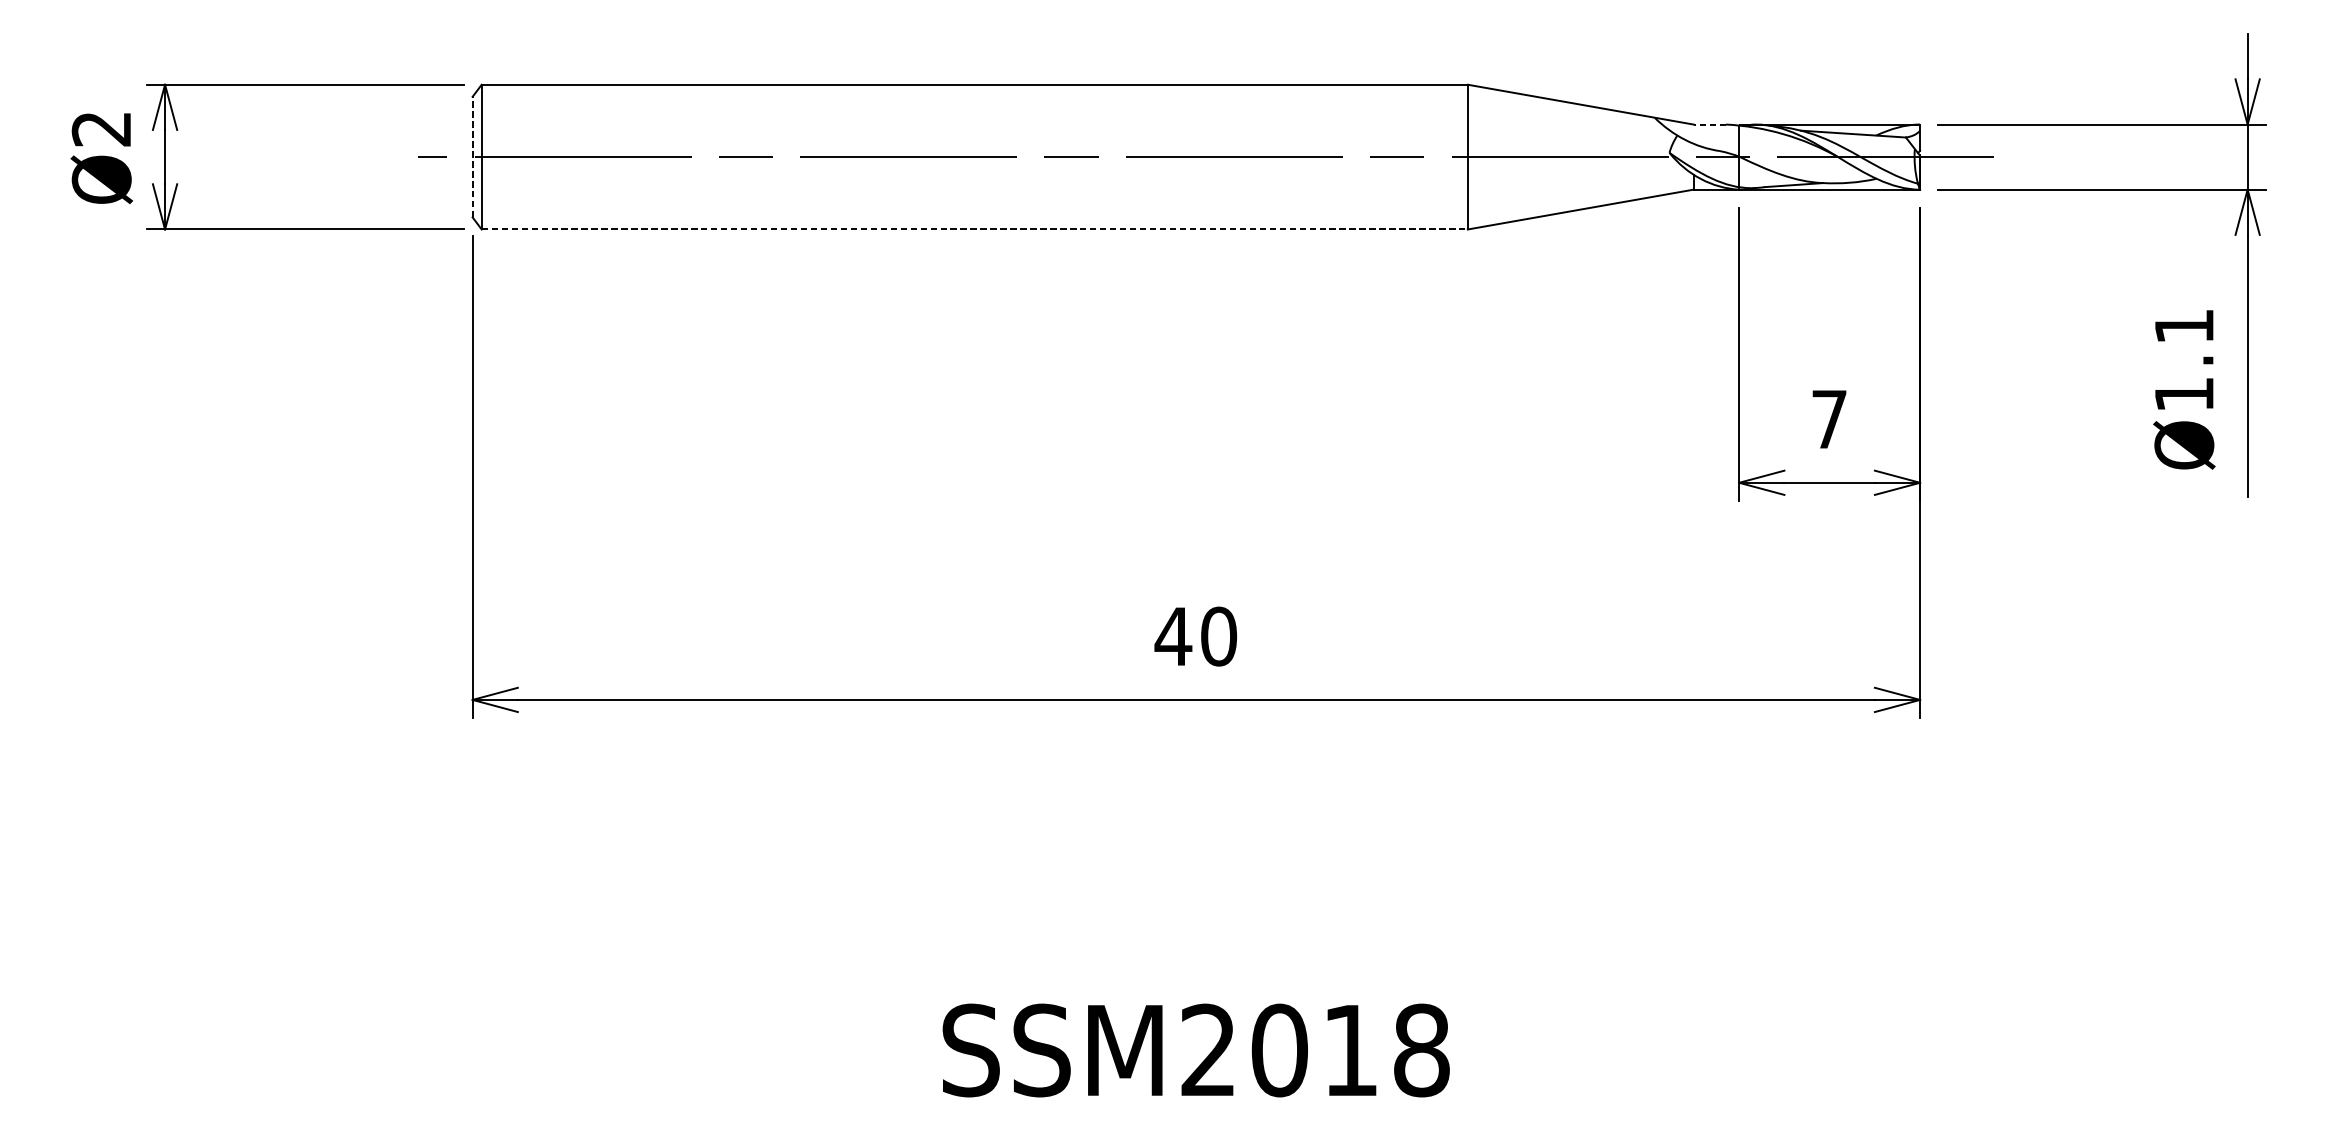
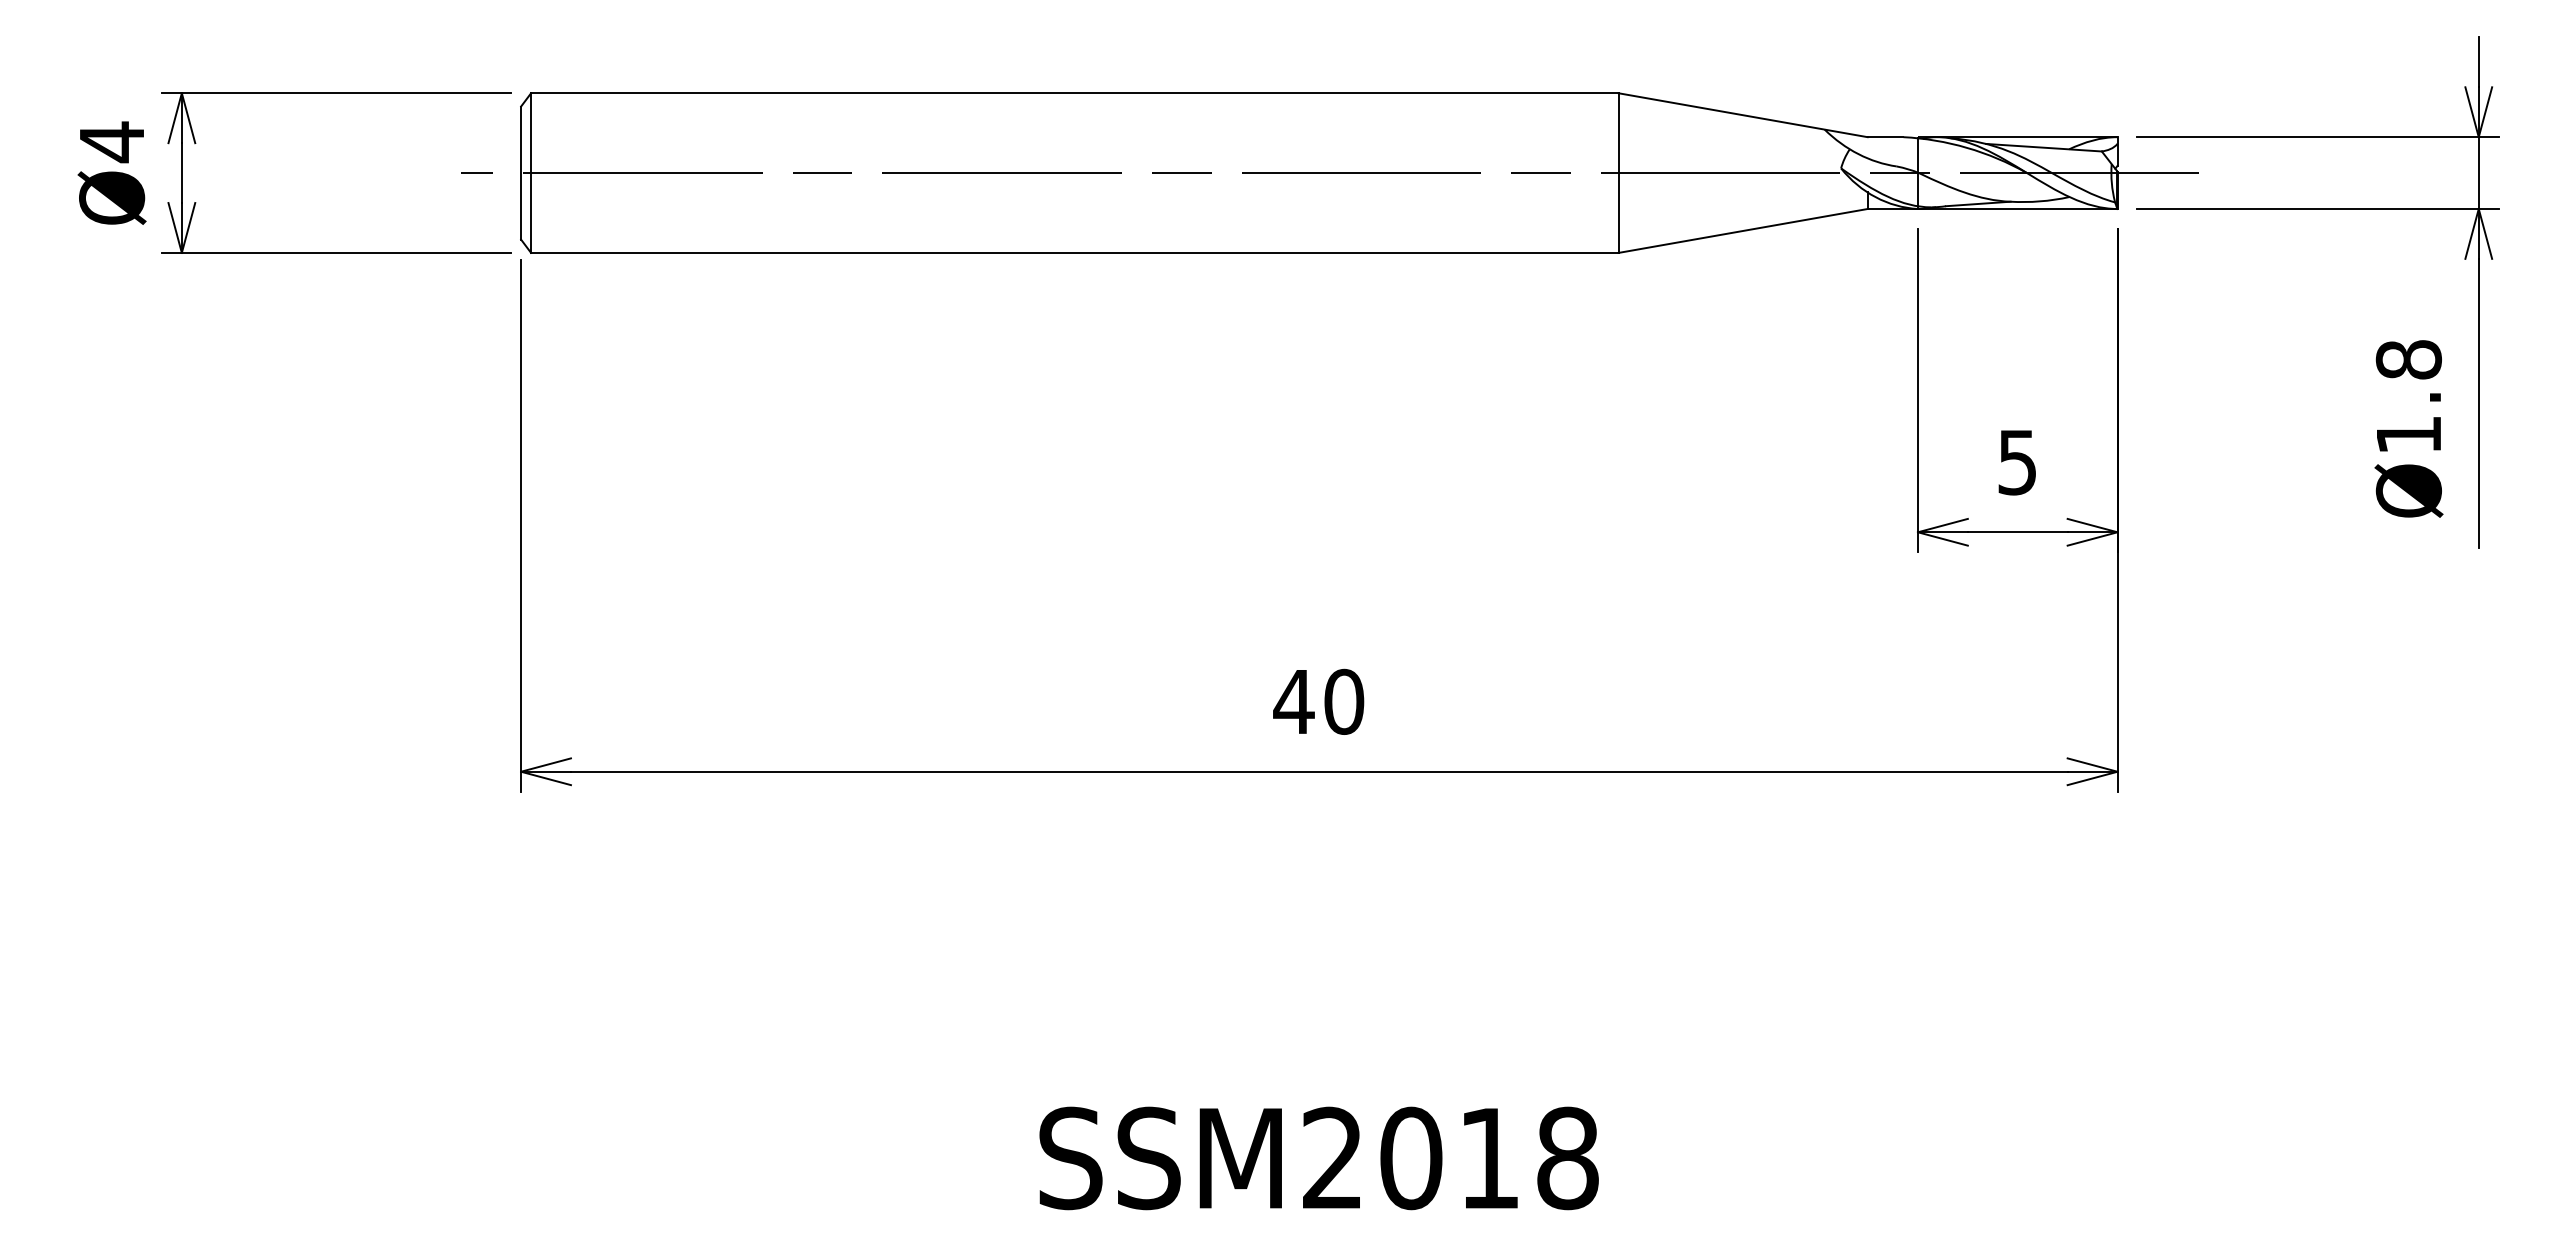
line: (1709, 124) -> (1885, 137), dashed -> solid
text: (101, 129) -> (111, 142), Ø2 -> Ø4
line: (473, 157) -> (521, 173), dashed -> solid
line: (974, 229) -> (1074, 252), dashed -> solid
text: (2183, 326) -> (2408, 359), Ø1.1 -> Ø1.8
text: (1829, 419) -> (2017, 462), 7 -> 5

